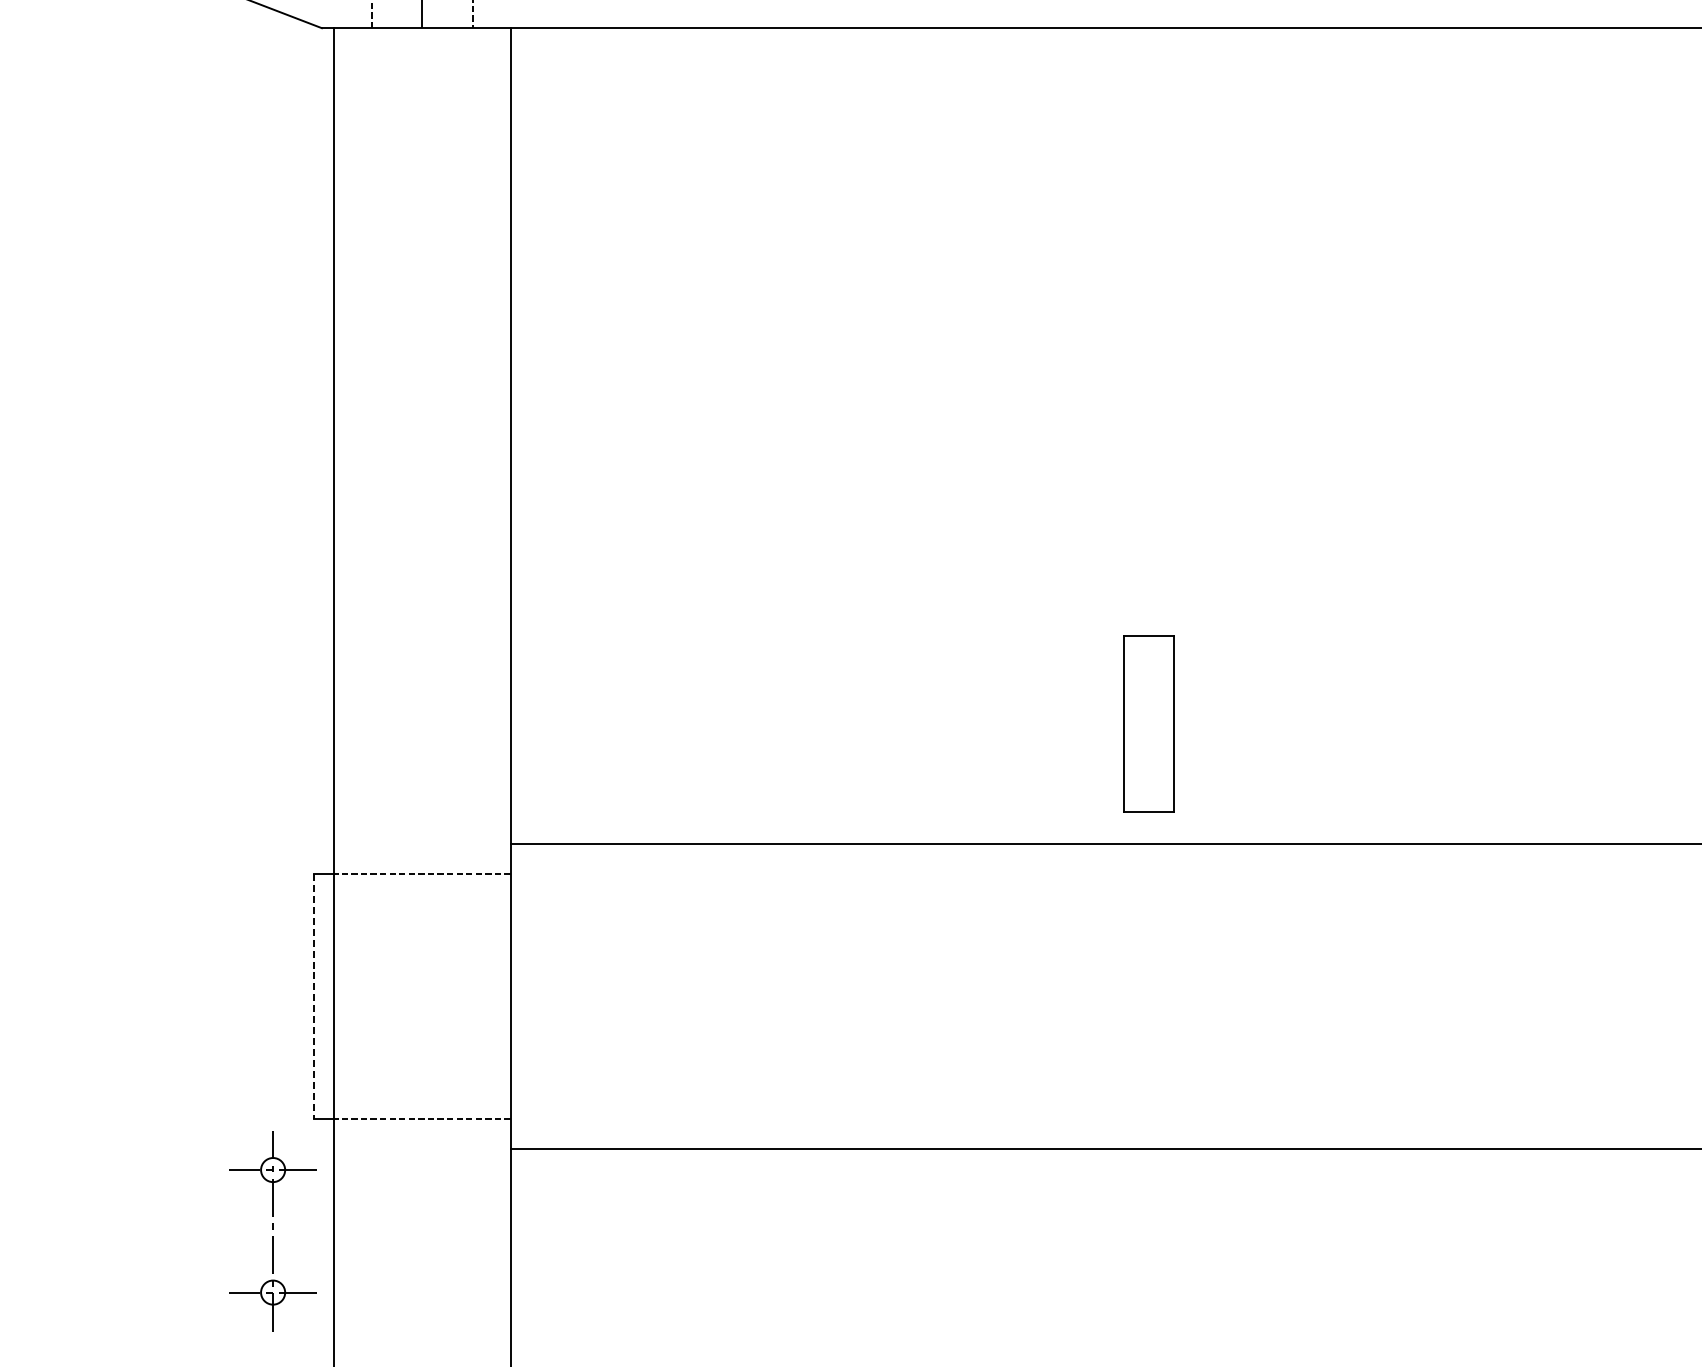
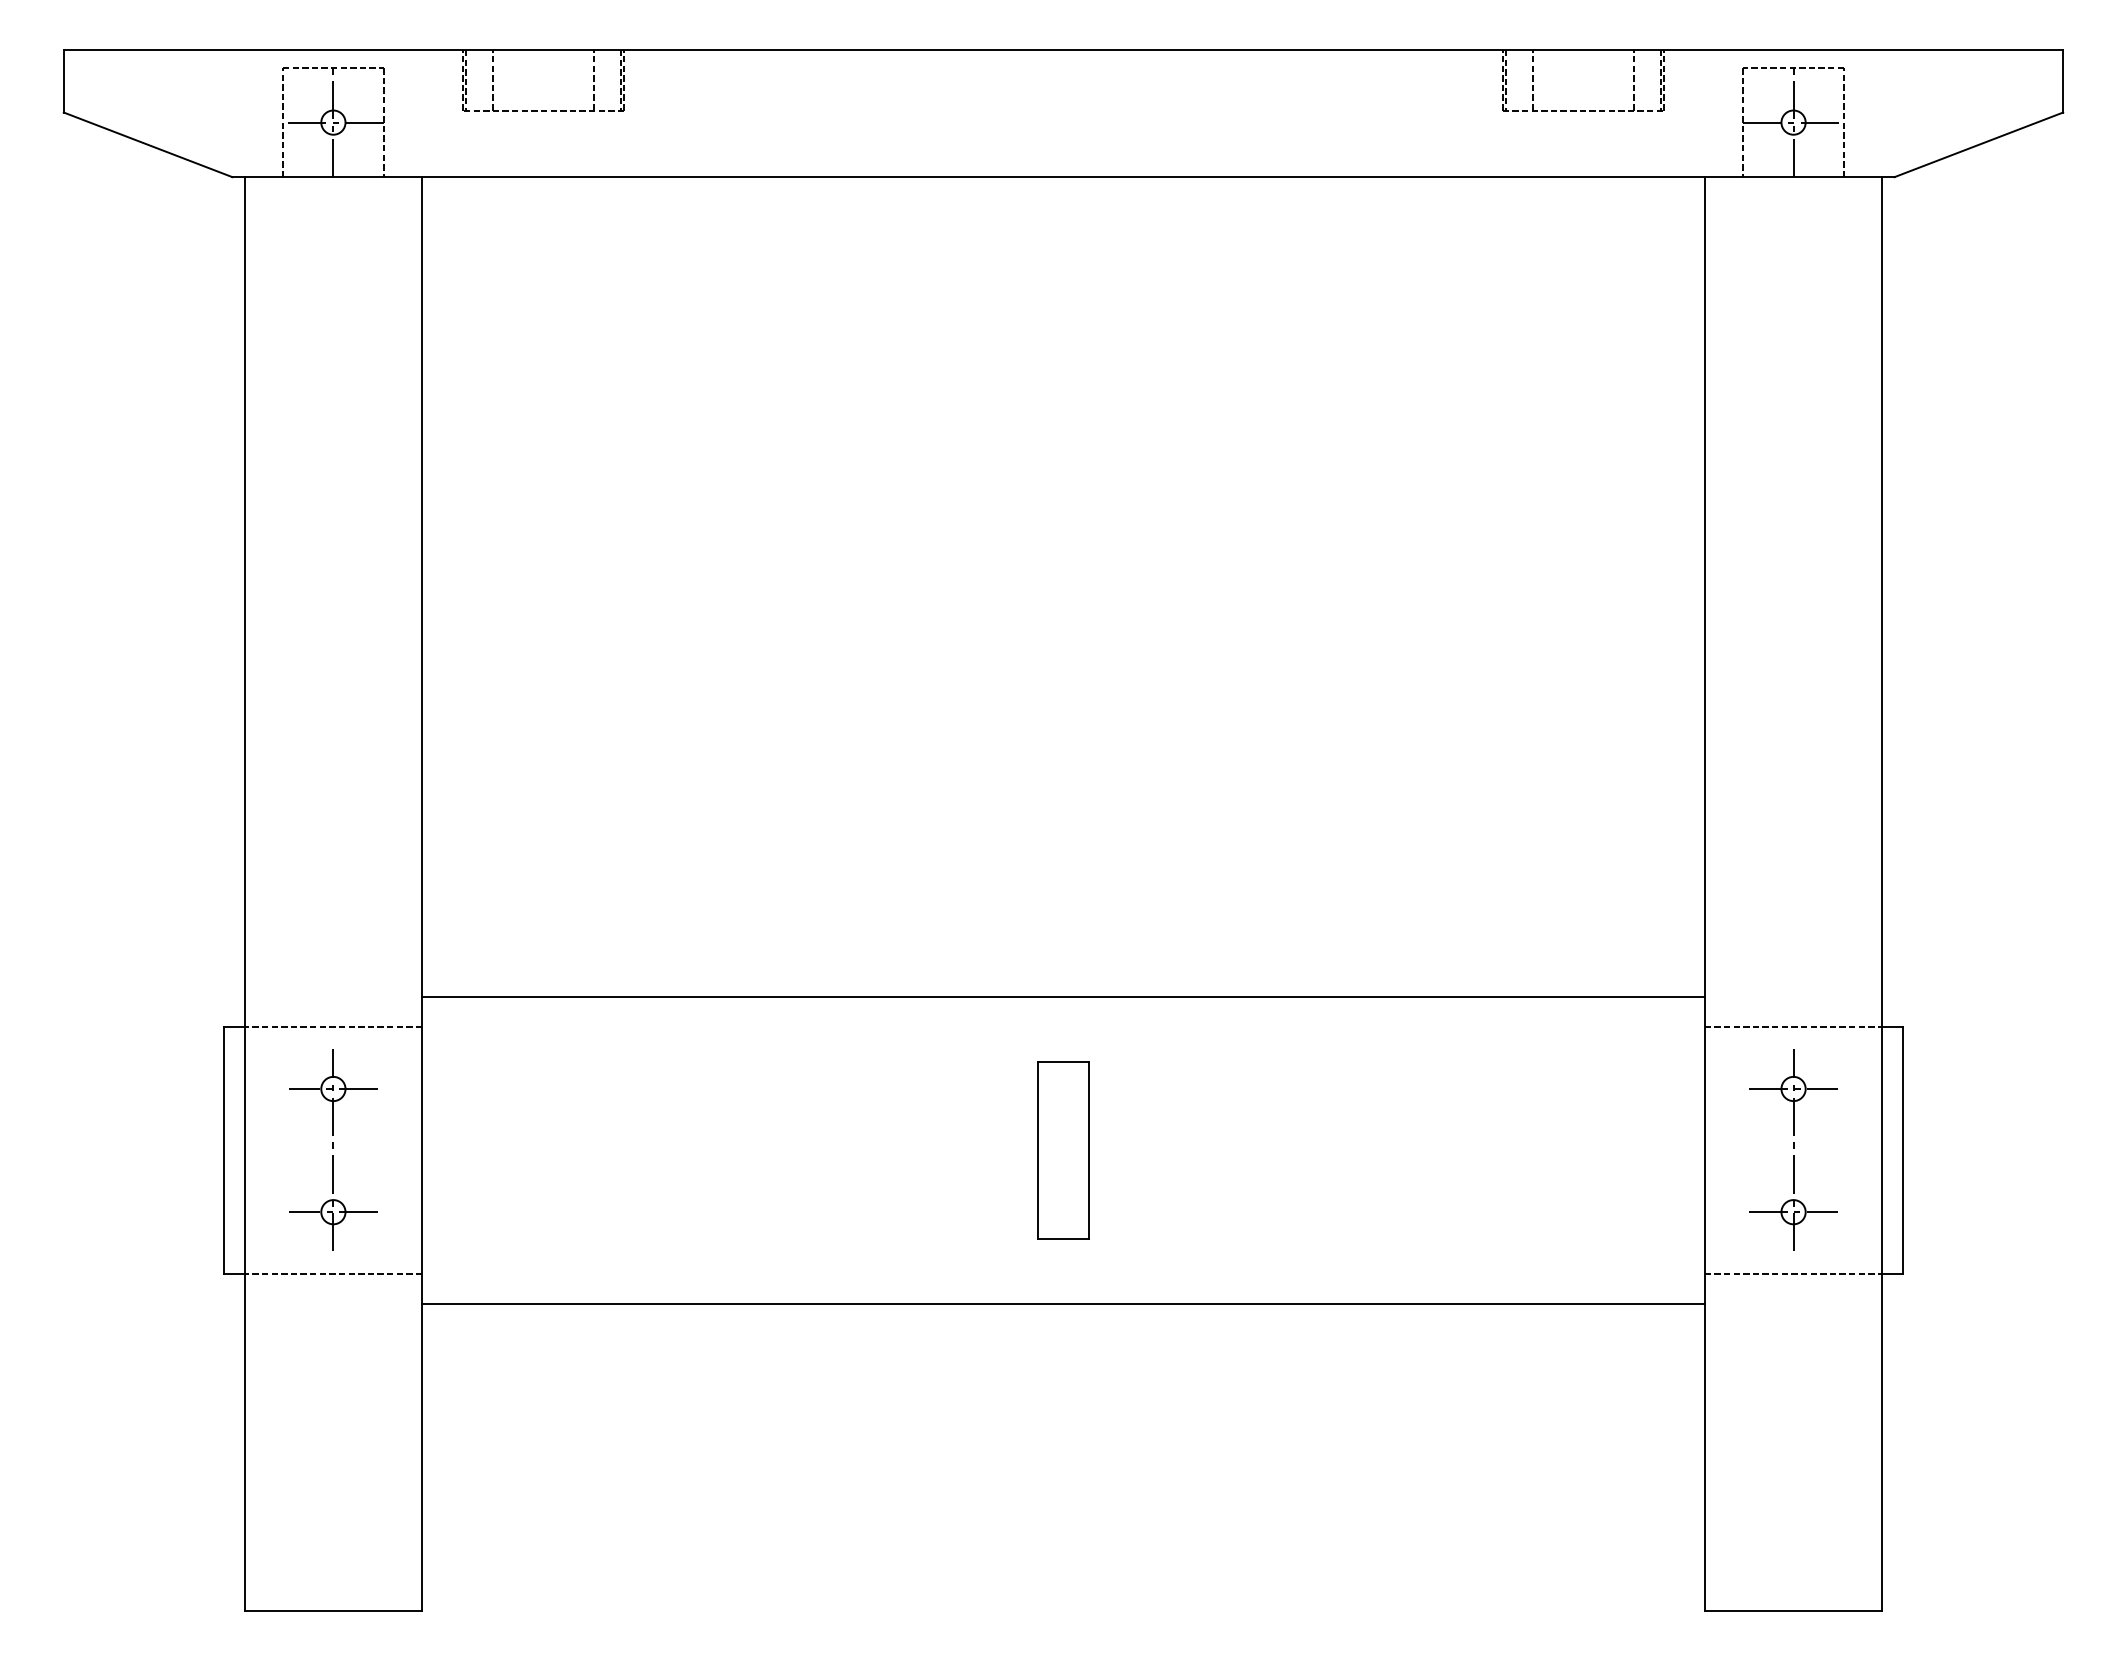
part: (1148, 723) -> (1063, 1150), moved
line: (313, 997) -> (224, 1151), dashed -> solid
part: (273, 1230) -> (333, 1149), moved

